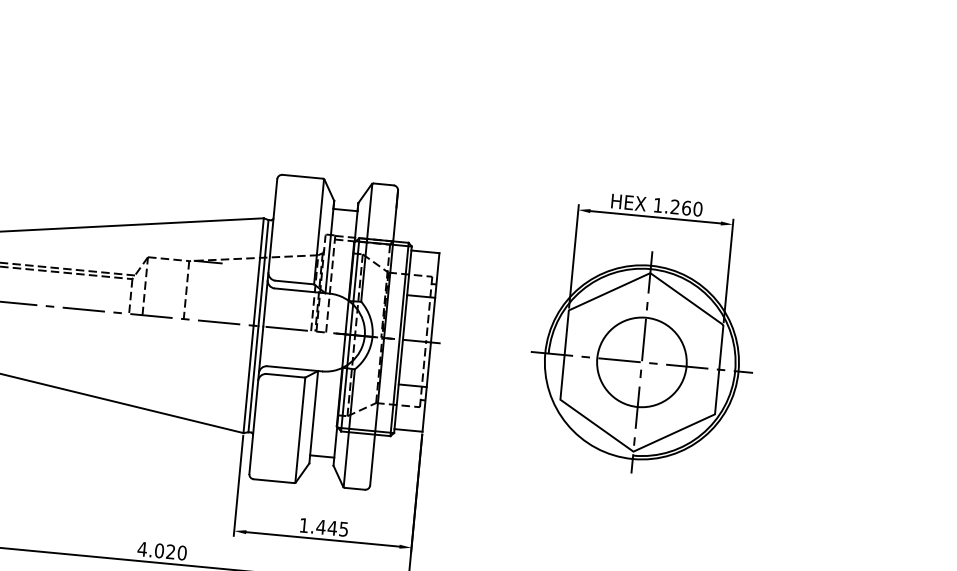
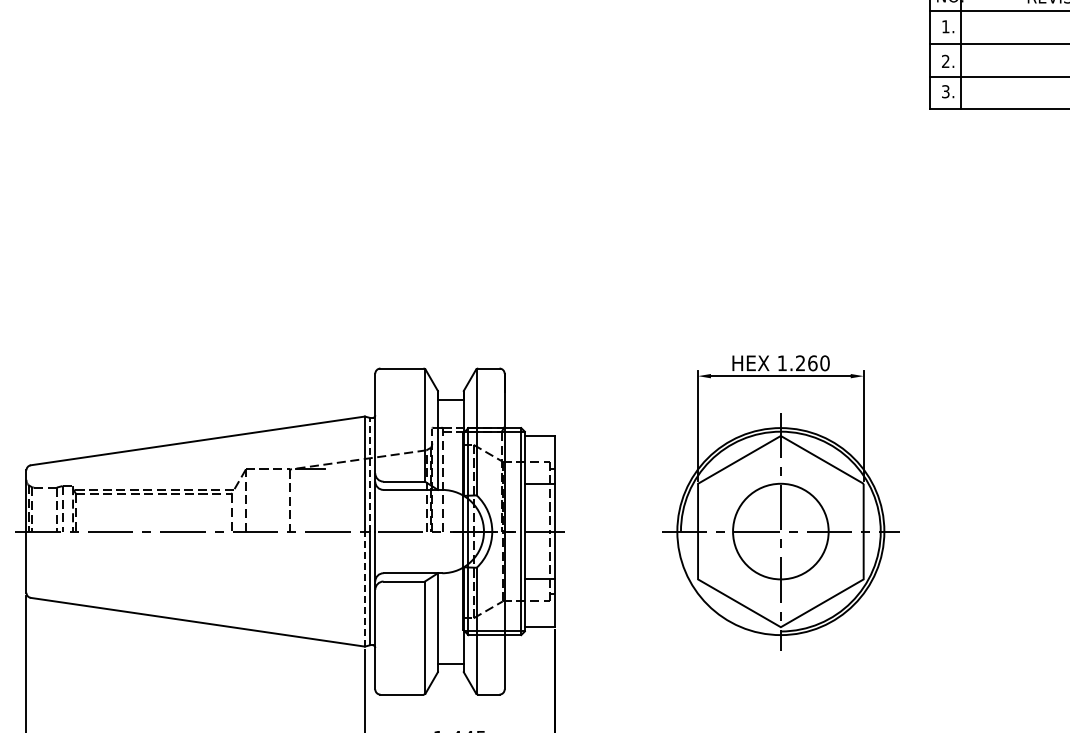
line: (263, 272) -> (370, 474), solid -> dashed
line: (248, 379) -> (364, 589), solid -> dashed

